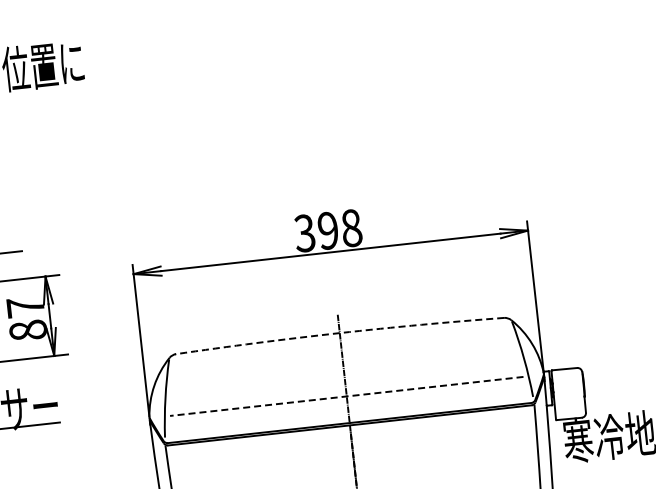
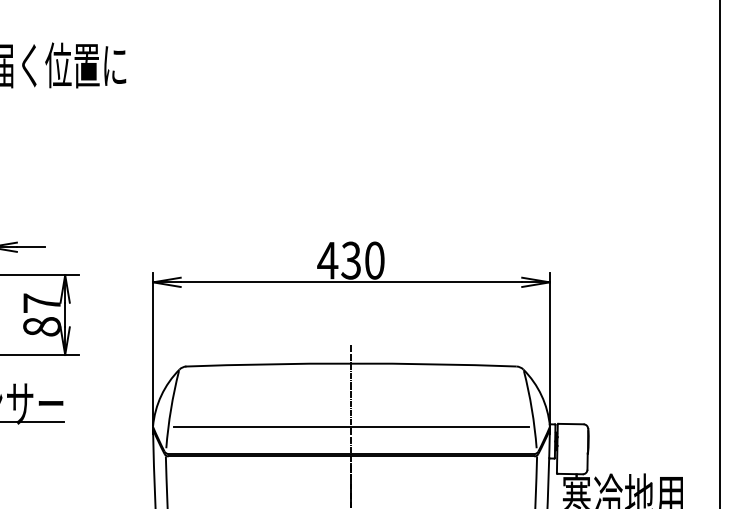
text: (327, 230) -> (350, 260), 398 -> 430
arc: (338, 333) -> (350, 363), dashed -> solid
line: (346, 396) -> (351, 427), dashed -> solid

